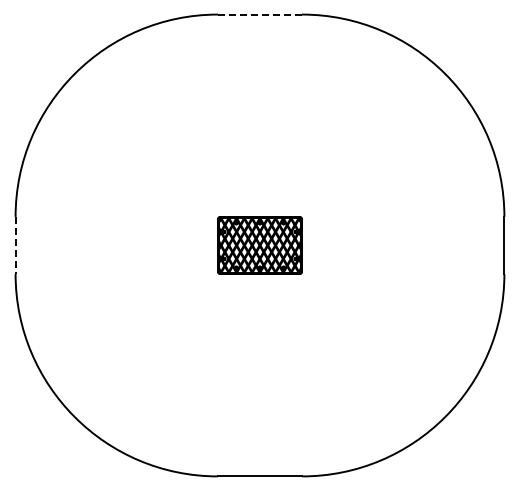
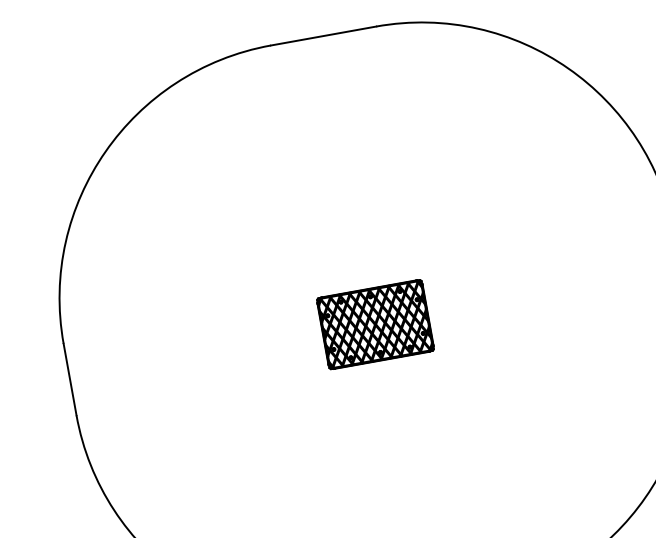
line: (259, 14) -> (322, 36), dashed -> solid
line: (15, 245) -> (69, 379), dashed -> solid

